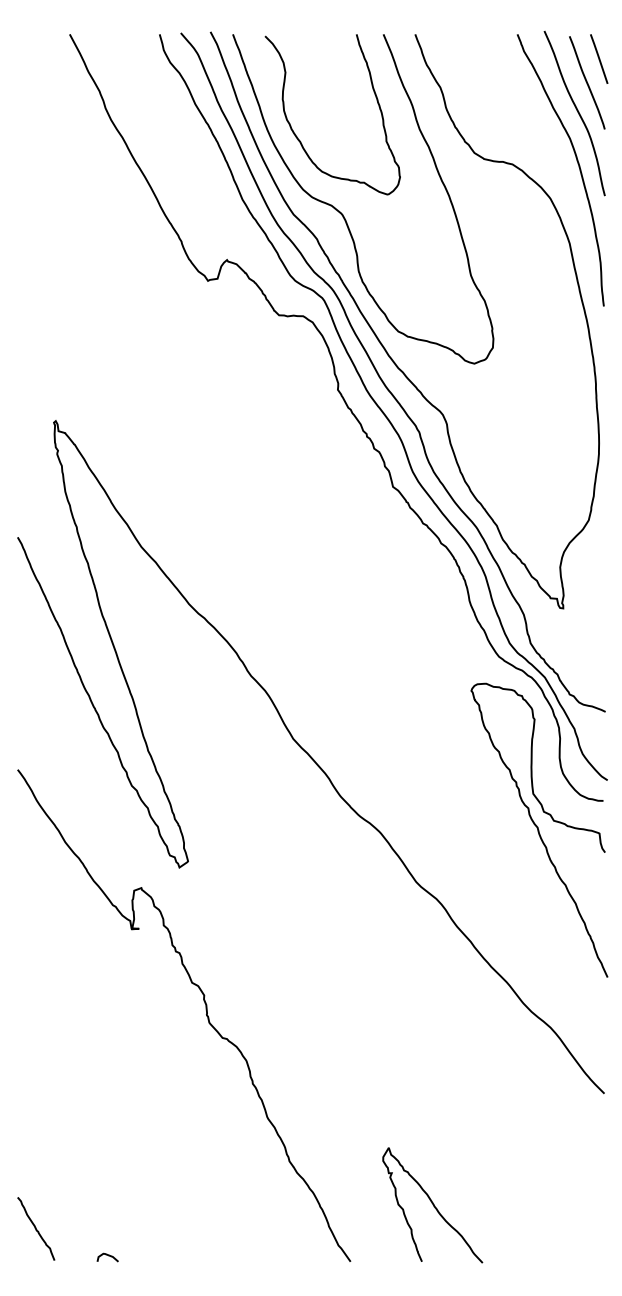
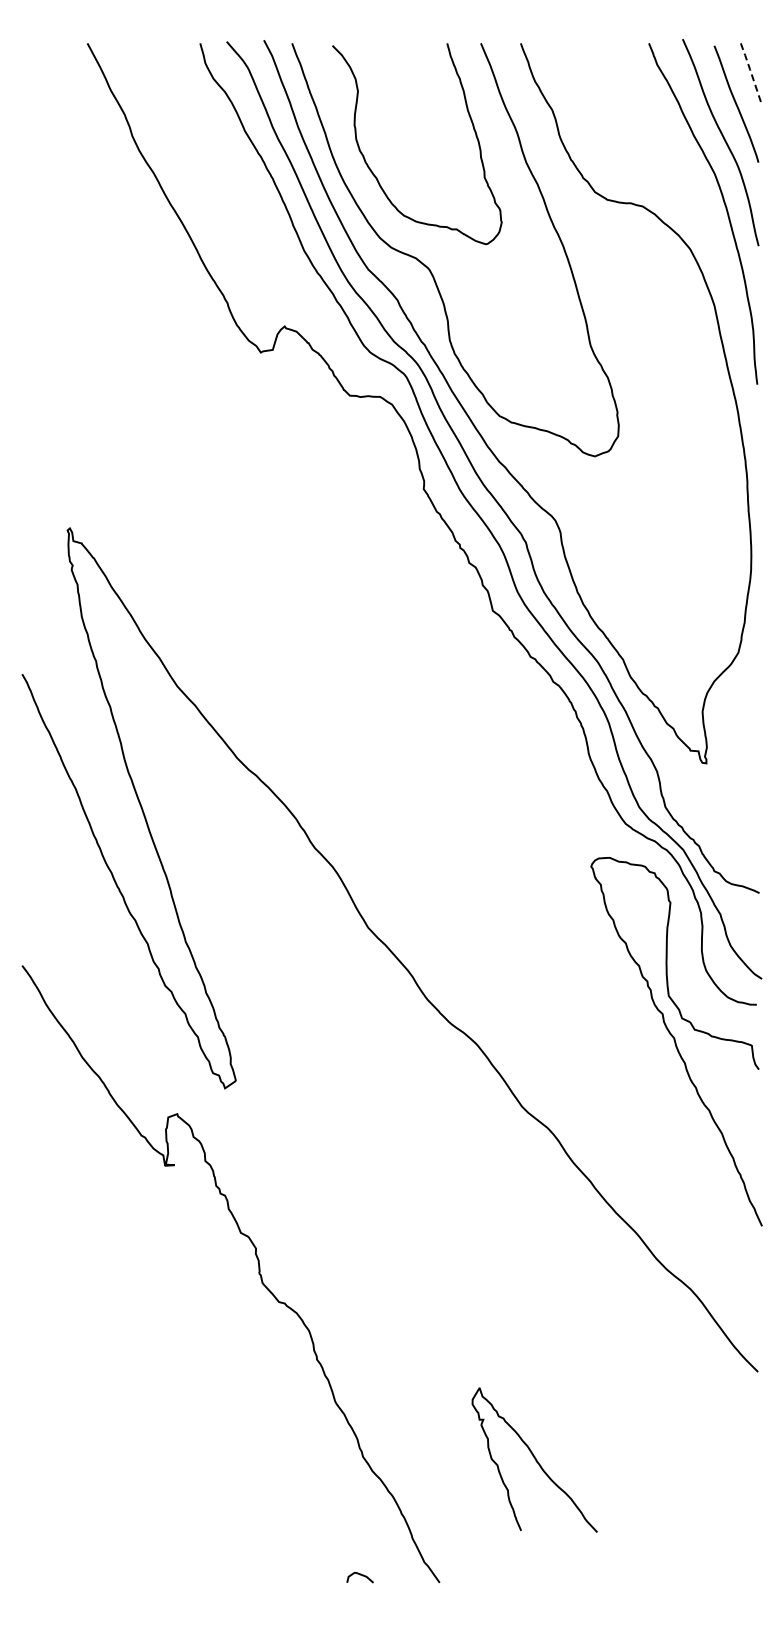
line: (599, 58) -> (751, 73), solid -> dashed
curve: (432, 1204) -> (534, 1459), moved
curve: (36, 1228) -> (45, 1541), removed
curve: (107, 1255) -> (359, 1575), moved

